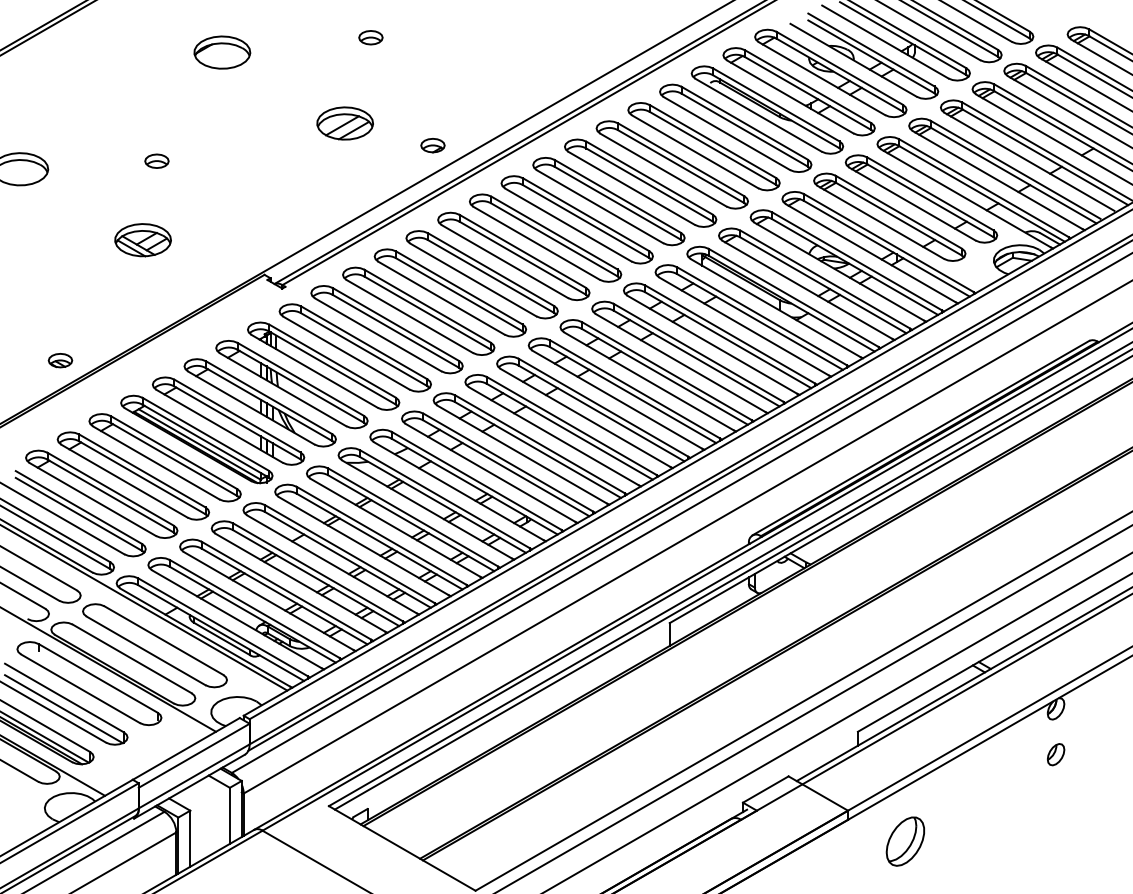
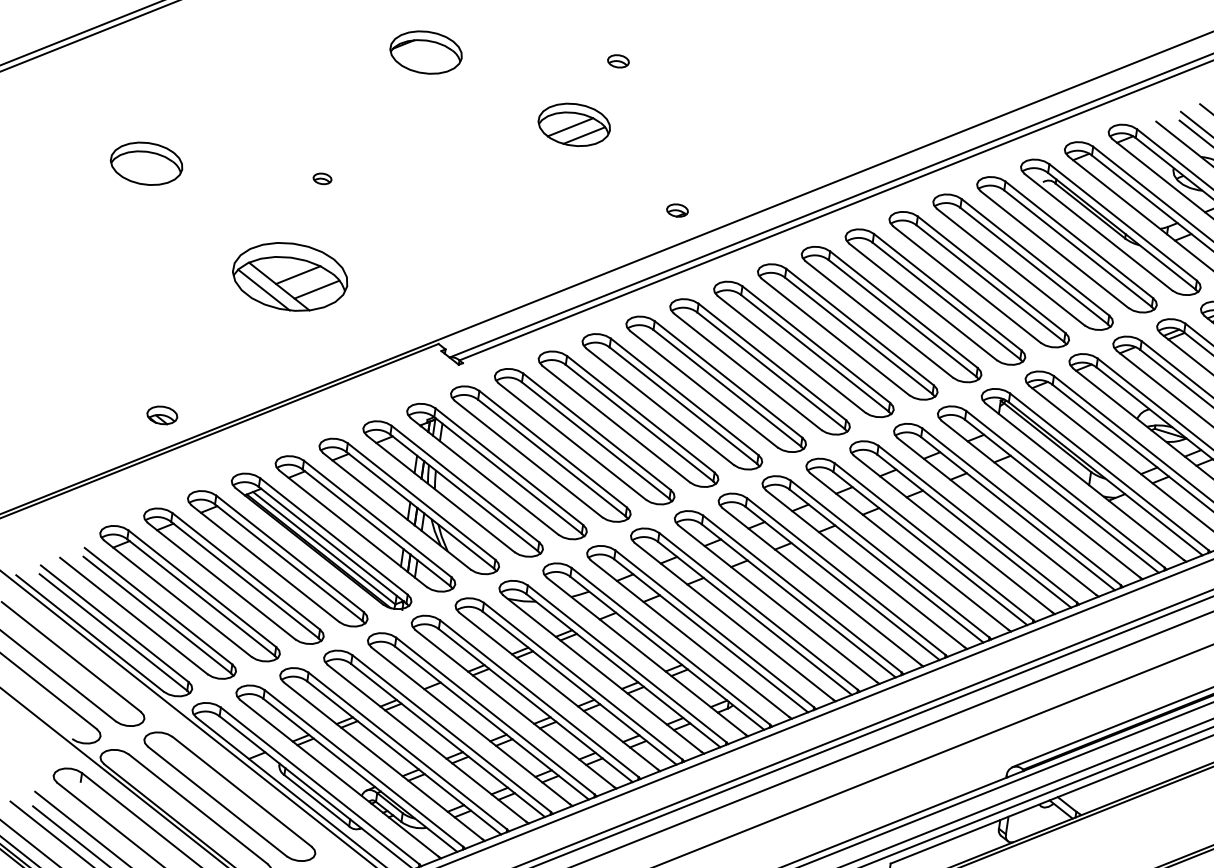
part: (370, 37) -> (617, 60), size x0.7
part: (344, 123) -> (573, 124), moved
part: (432, 145) -> (676, 210), size x0.7
part: (156, 160) -> (322, 177), size x0.6
part: (142, 240) -> (289, 277), size x1.6

